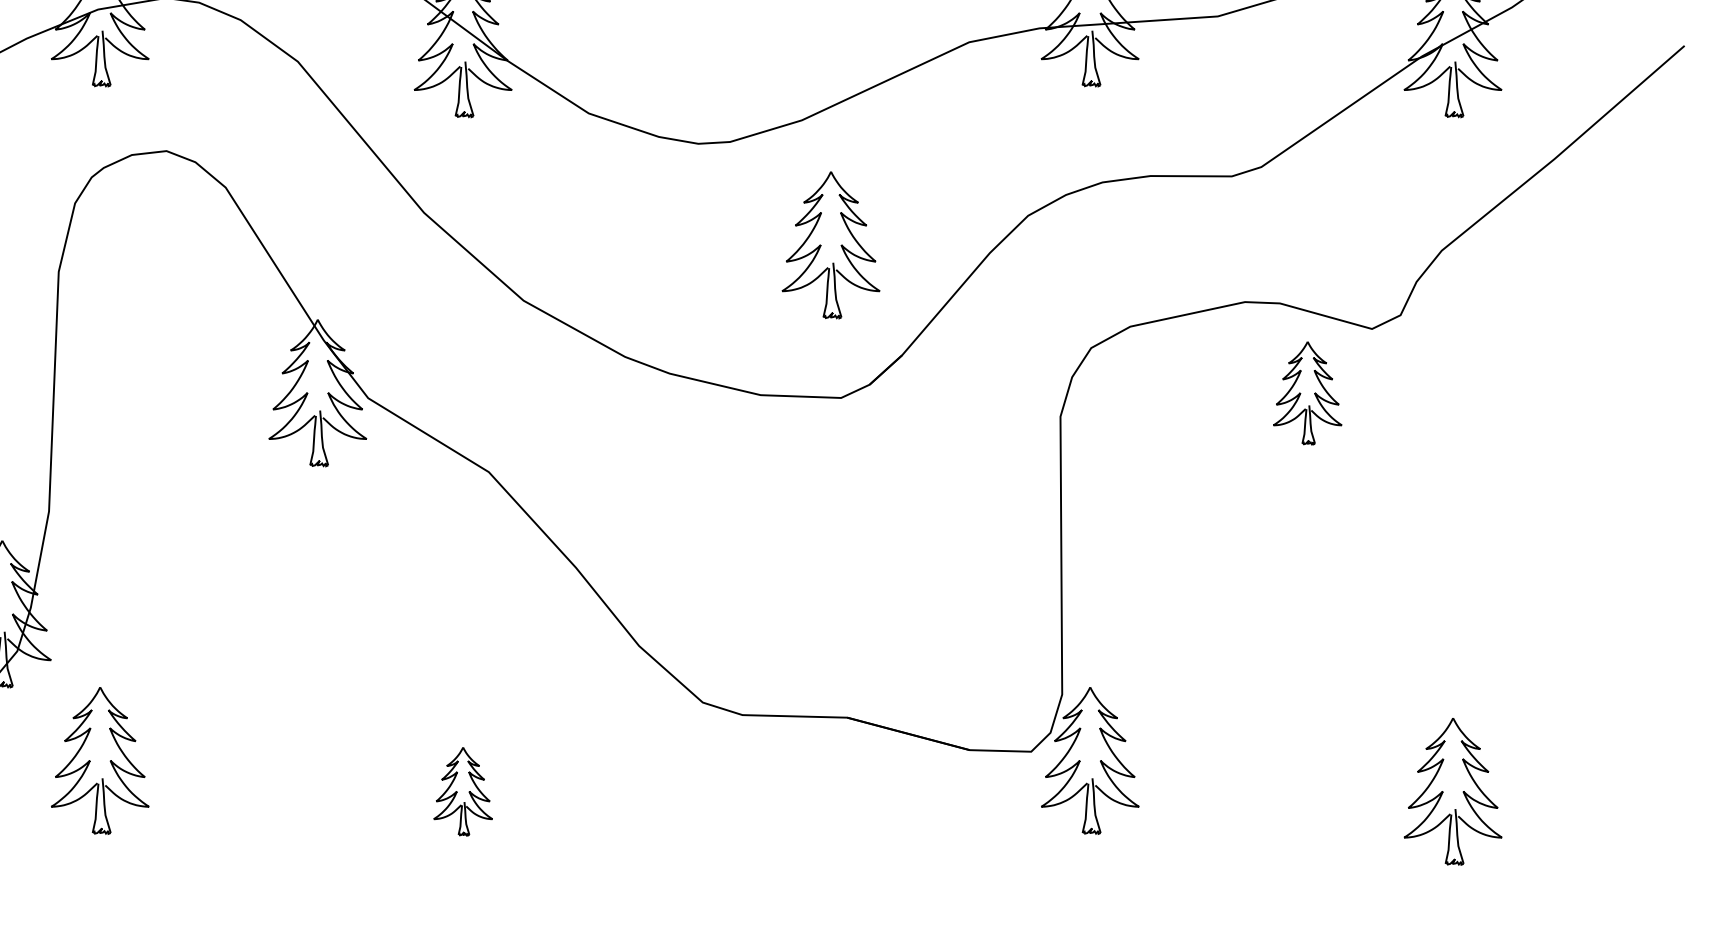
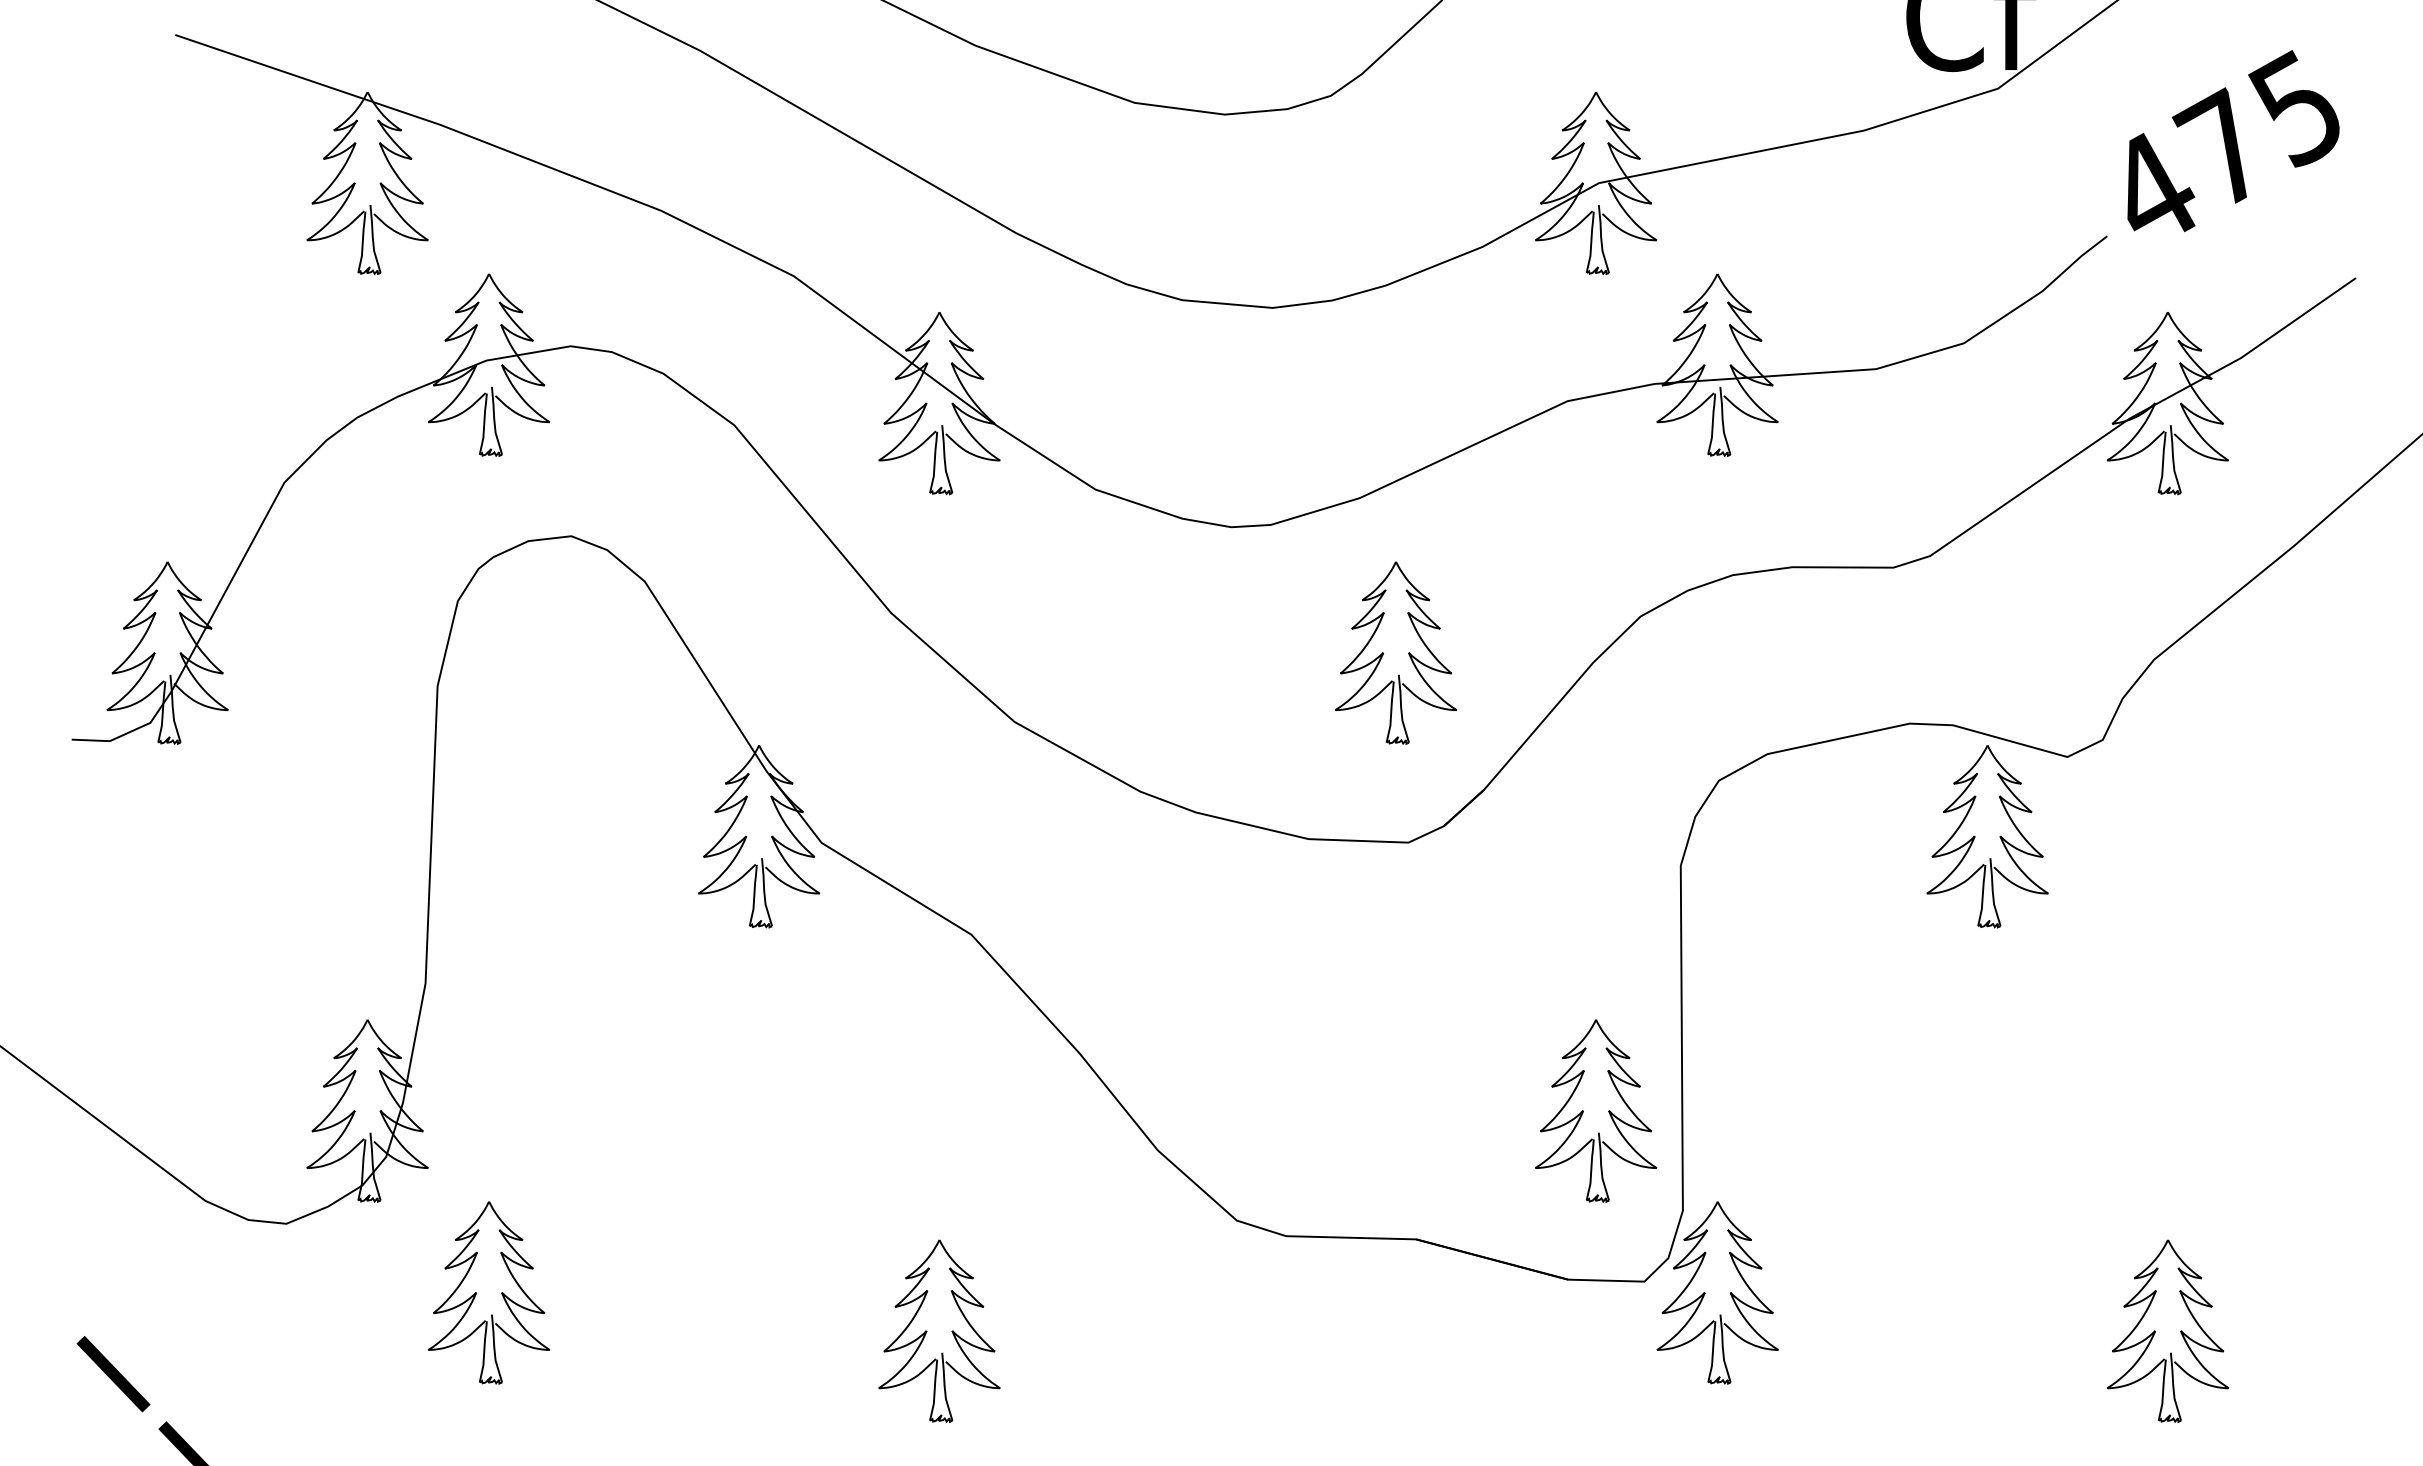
part: (1307, 393) -> (1987, 836), size x1.43
part: (1002, 613) -> (1608, 1110), added
part: (463, 791) -> (939, 1330), size x1.67

